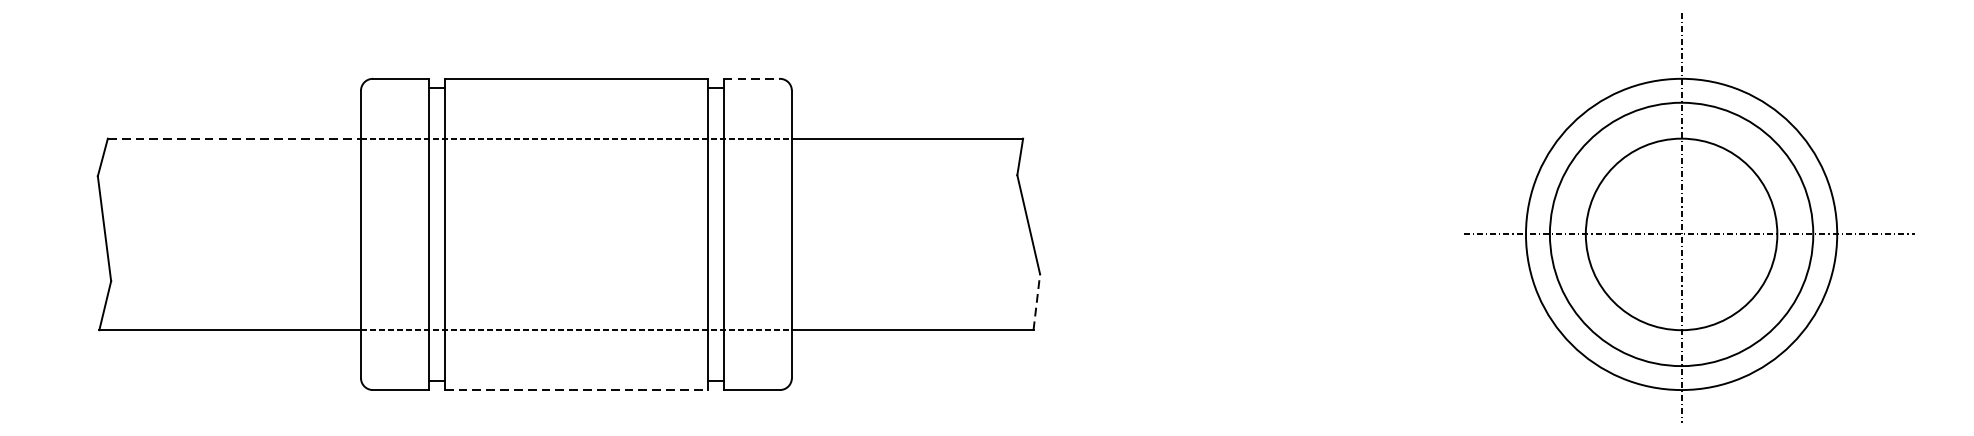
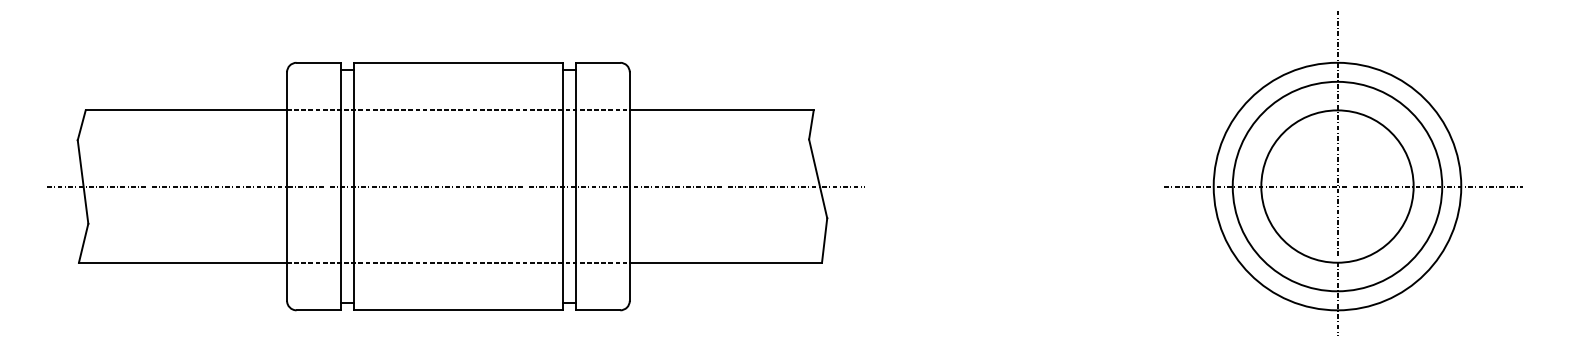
line: (752, 78) -> (598, 62), dashed -> solid
line: (234, 138) -> (186, 110), dashed -> solid
line: (574, 234) -> (456, 186), added
line: (1036, 302) -> (824, 240), dashed -> solid
line: (576, 390) -> (458, 310), dashed -> solid

